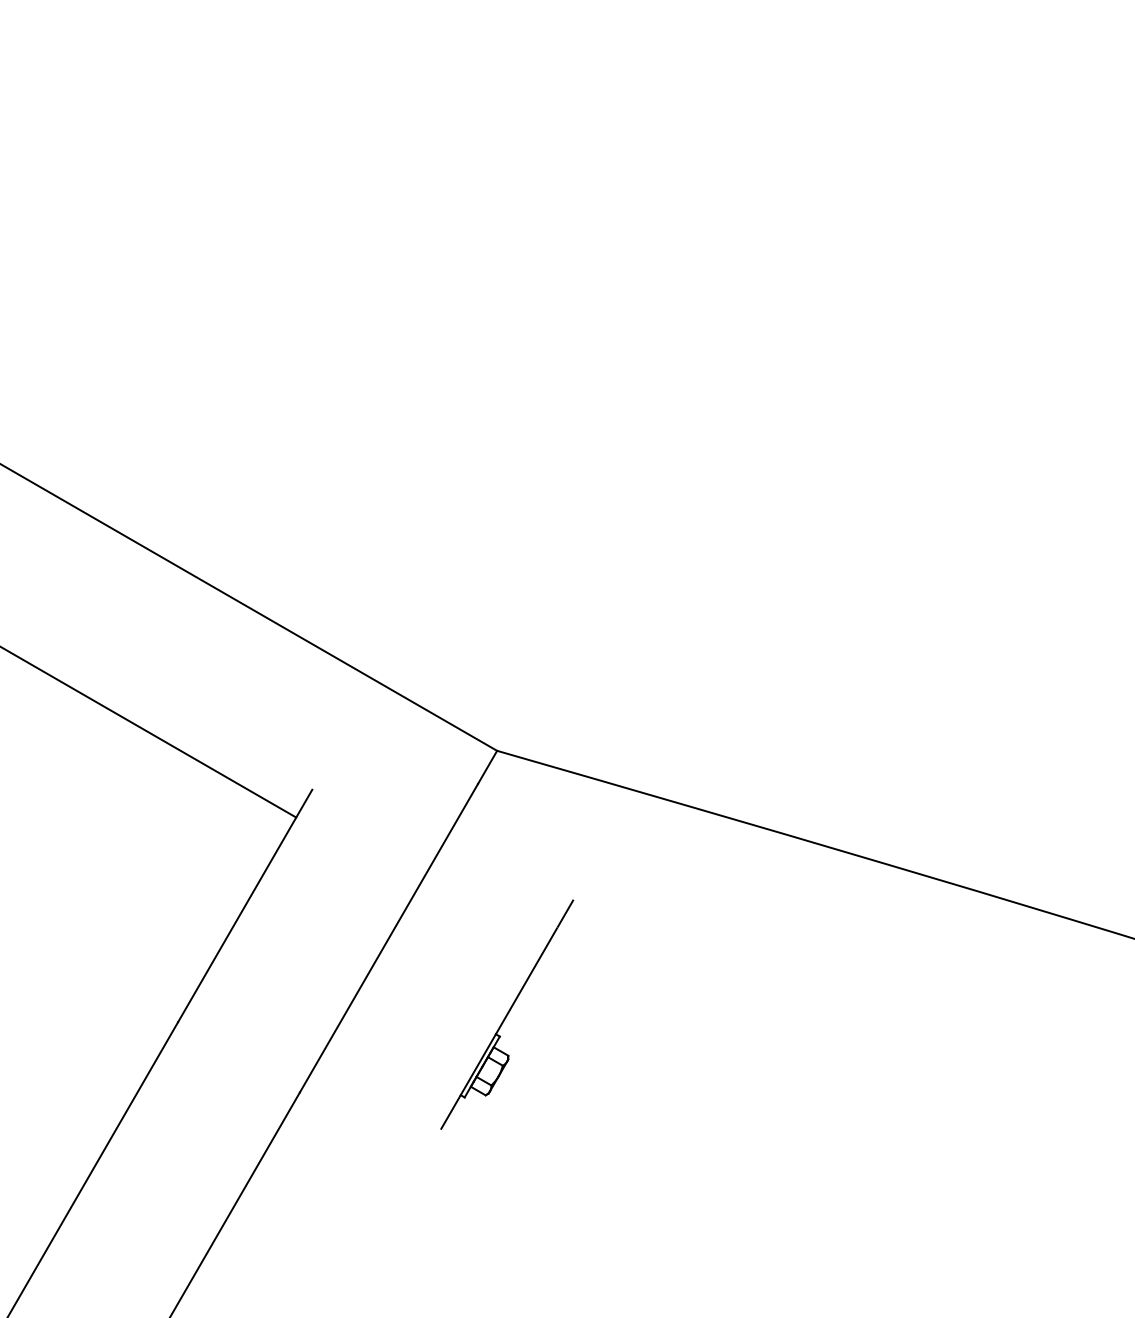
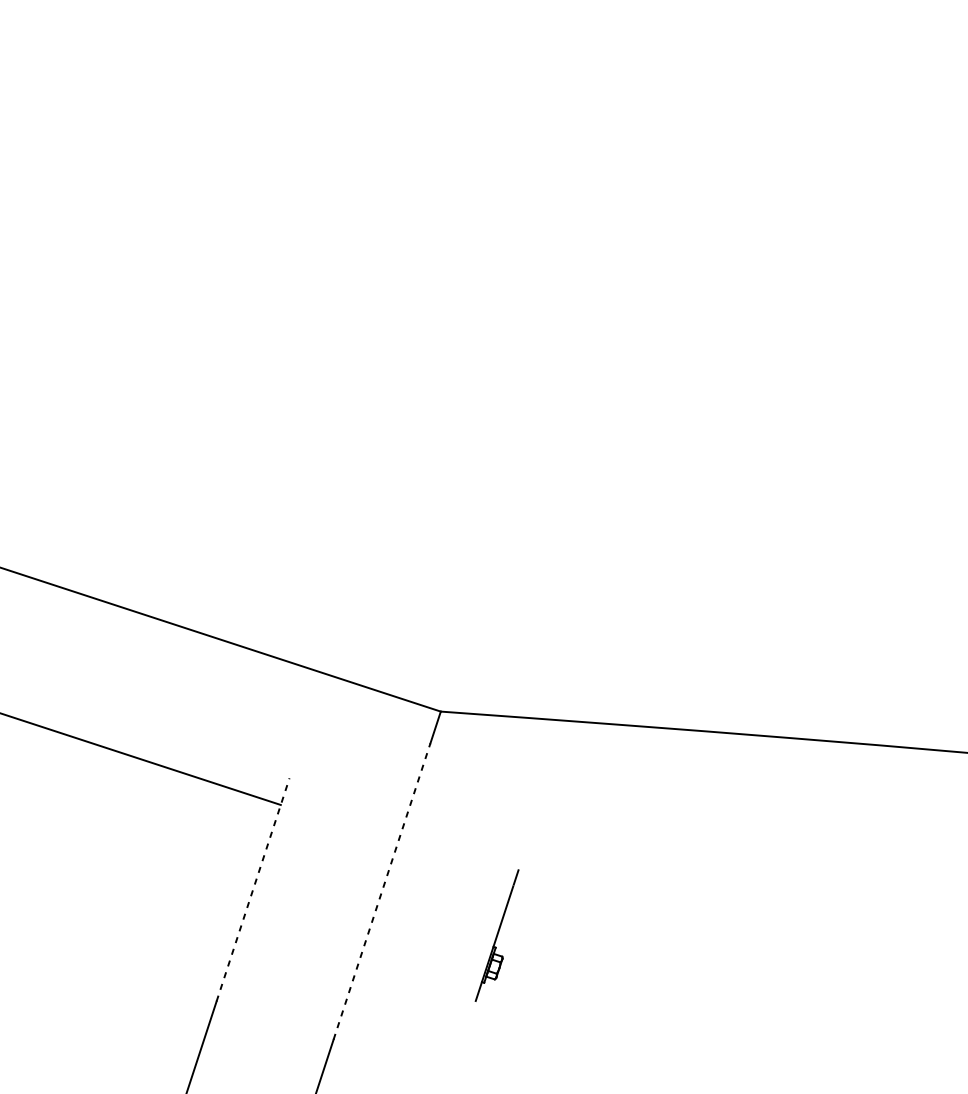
line: (245, 905) -> (253, 889), solid -> dashed
line: (389, 937) -> (382, 890), solid -> dashed
part: (507, 1014) -> (497, 935), size x0.6

